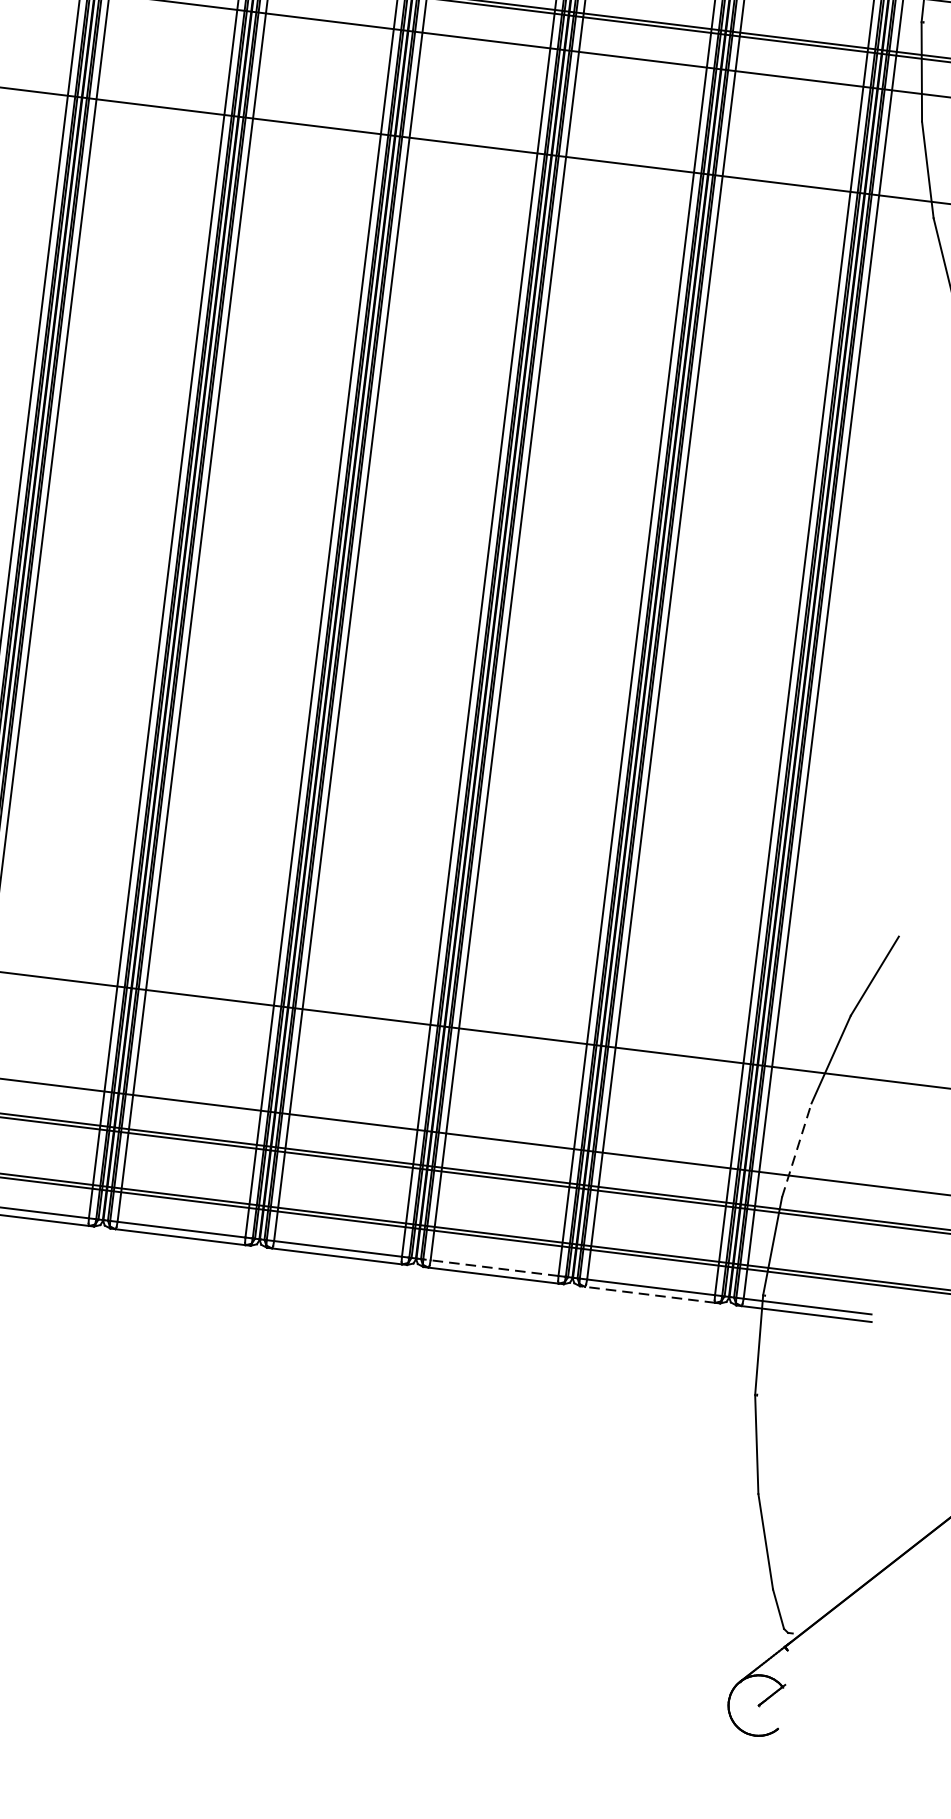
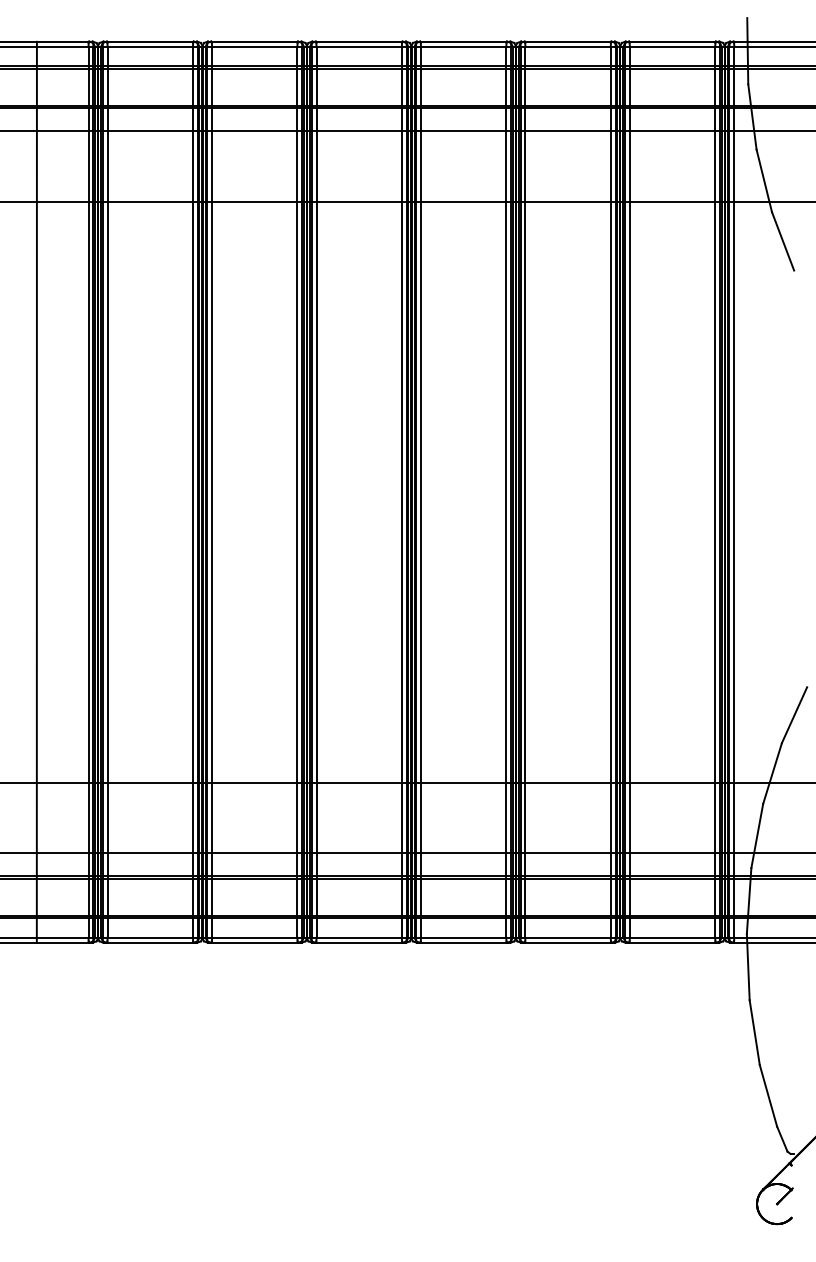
line: (797, 1151) -> (757, 836), dashed -> solid
line: (490, 1267) -> (565, 937), dashed -> solid
line: (647, 1293) -> (670, 942), dashed -> solid

